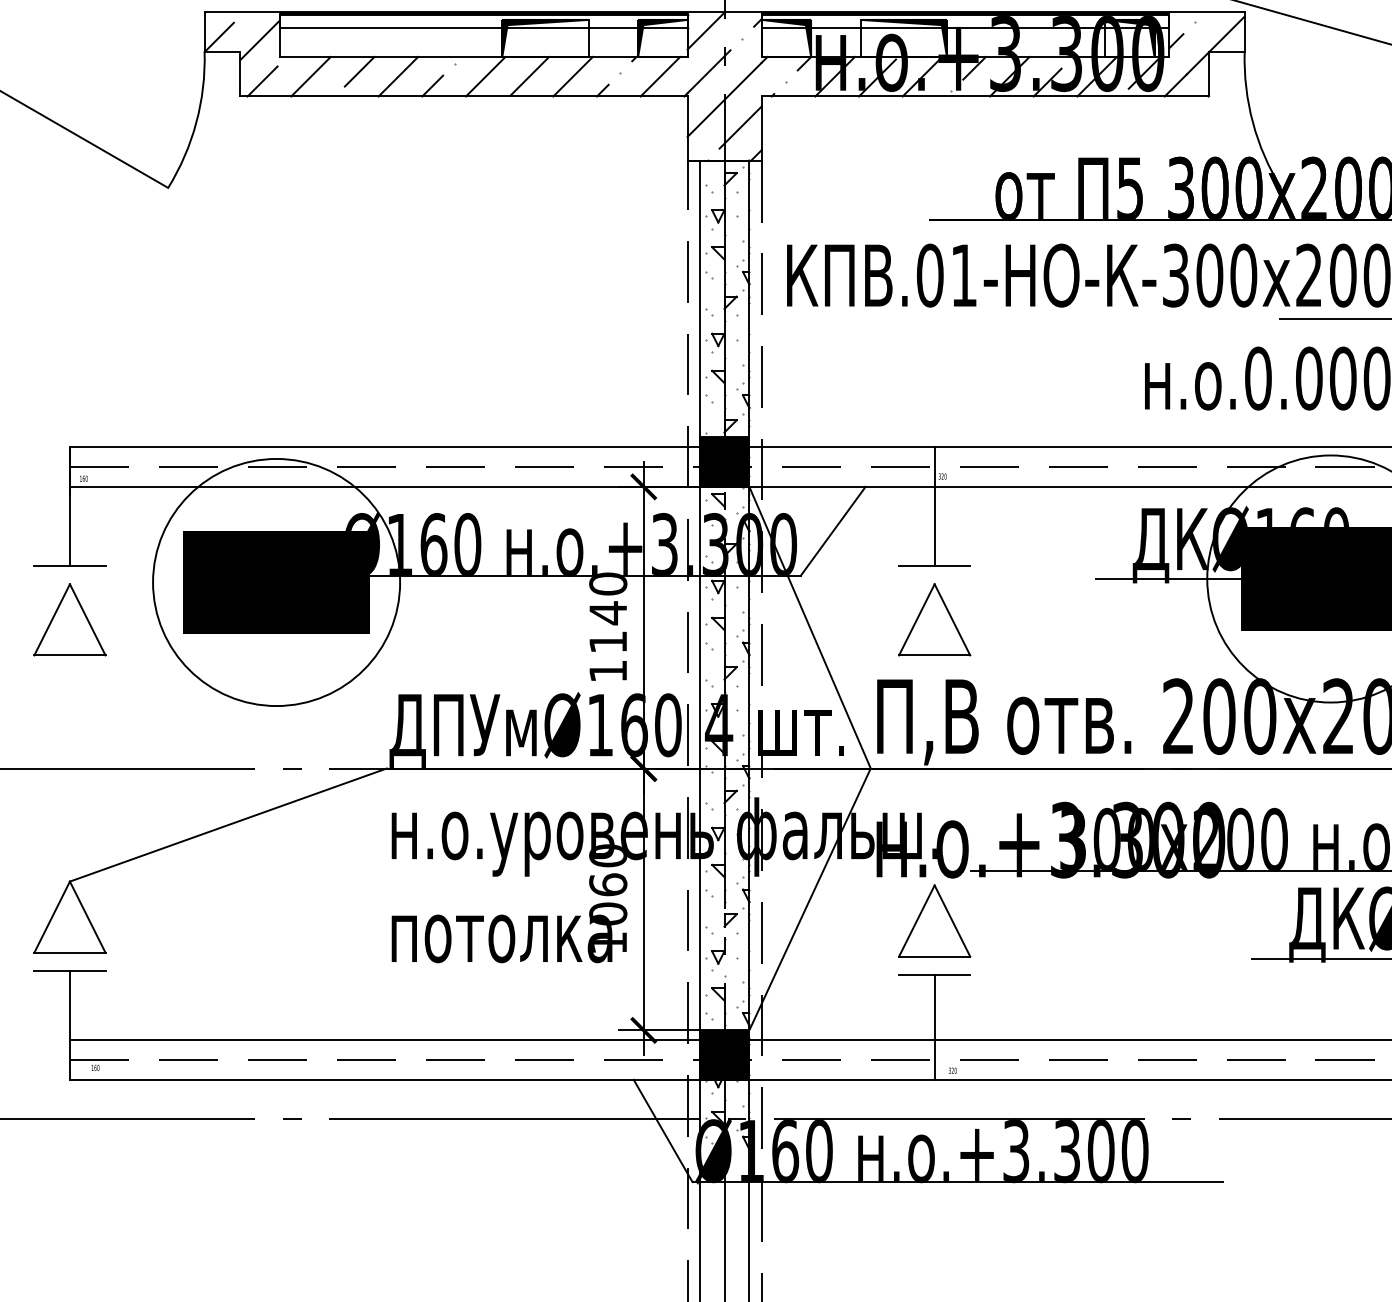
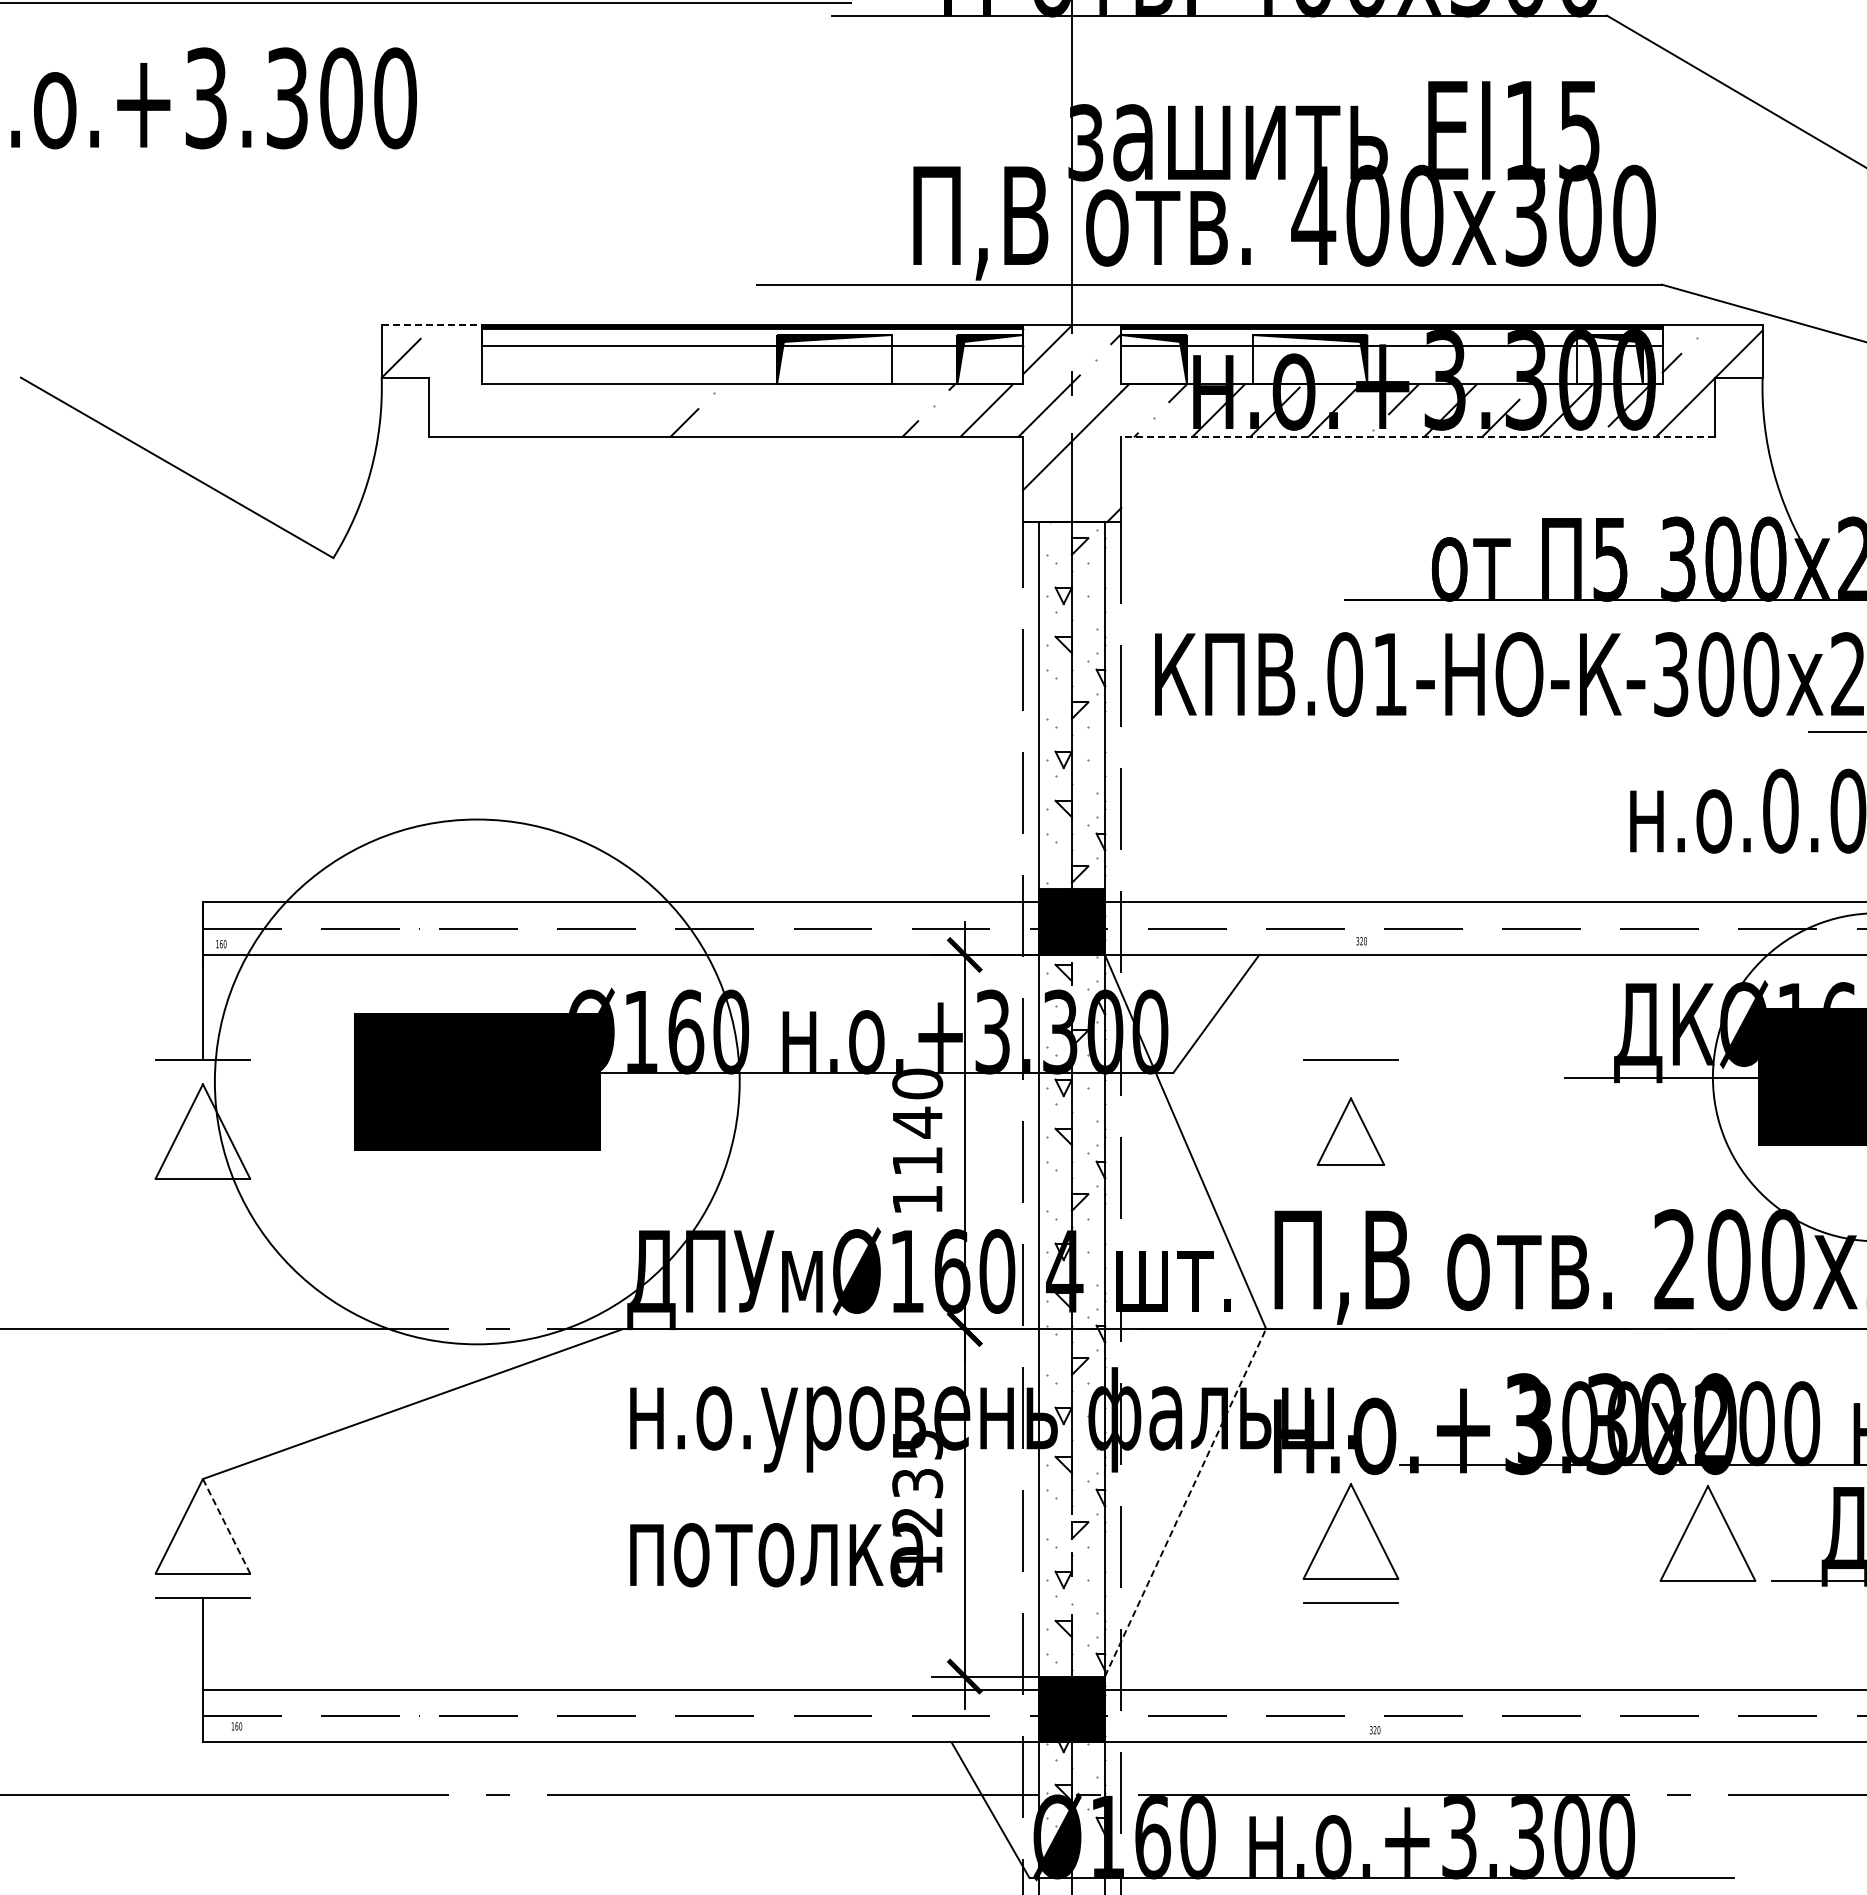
line: (242, 12) -> (432, 325), solid -> dashed
line: (260, 39) -> (455, 361), removed
line: (359, 71) -> (587, 403), removed
line: (310, 76) -> (522, 410), removed
line: (398, 76) -> (638, 410), removed
line: (485, 76) -> (754, 410), removed
line: (529, 76) -> (813, 409), removed
line: (572, 76) -> (870, 410), removed
line: (262, 81) -> (458, 416), removed
line: (985, 96) -> (1418, 436), solid -> dashed
line: (740, 127) -> (1093, 477), removed
line: (934, 506) -> (1350, 980), removed
circle: (276, 582) -> (477, 1081), size x1.6
part: (934, 619) -> (1350, 1131), size x0.7
text: (608, 884) -> (917, 1483), 1060 -> 1235
line: (810, 899) -> (1185, 1502), solid -> dashed
line: (87, 917) -> (226, 1526), solid -> dashed
part: (1203, 922) -> (1707, 1533), added
line: (934, 1027) -> (1350, 1672), removed

